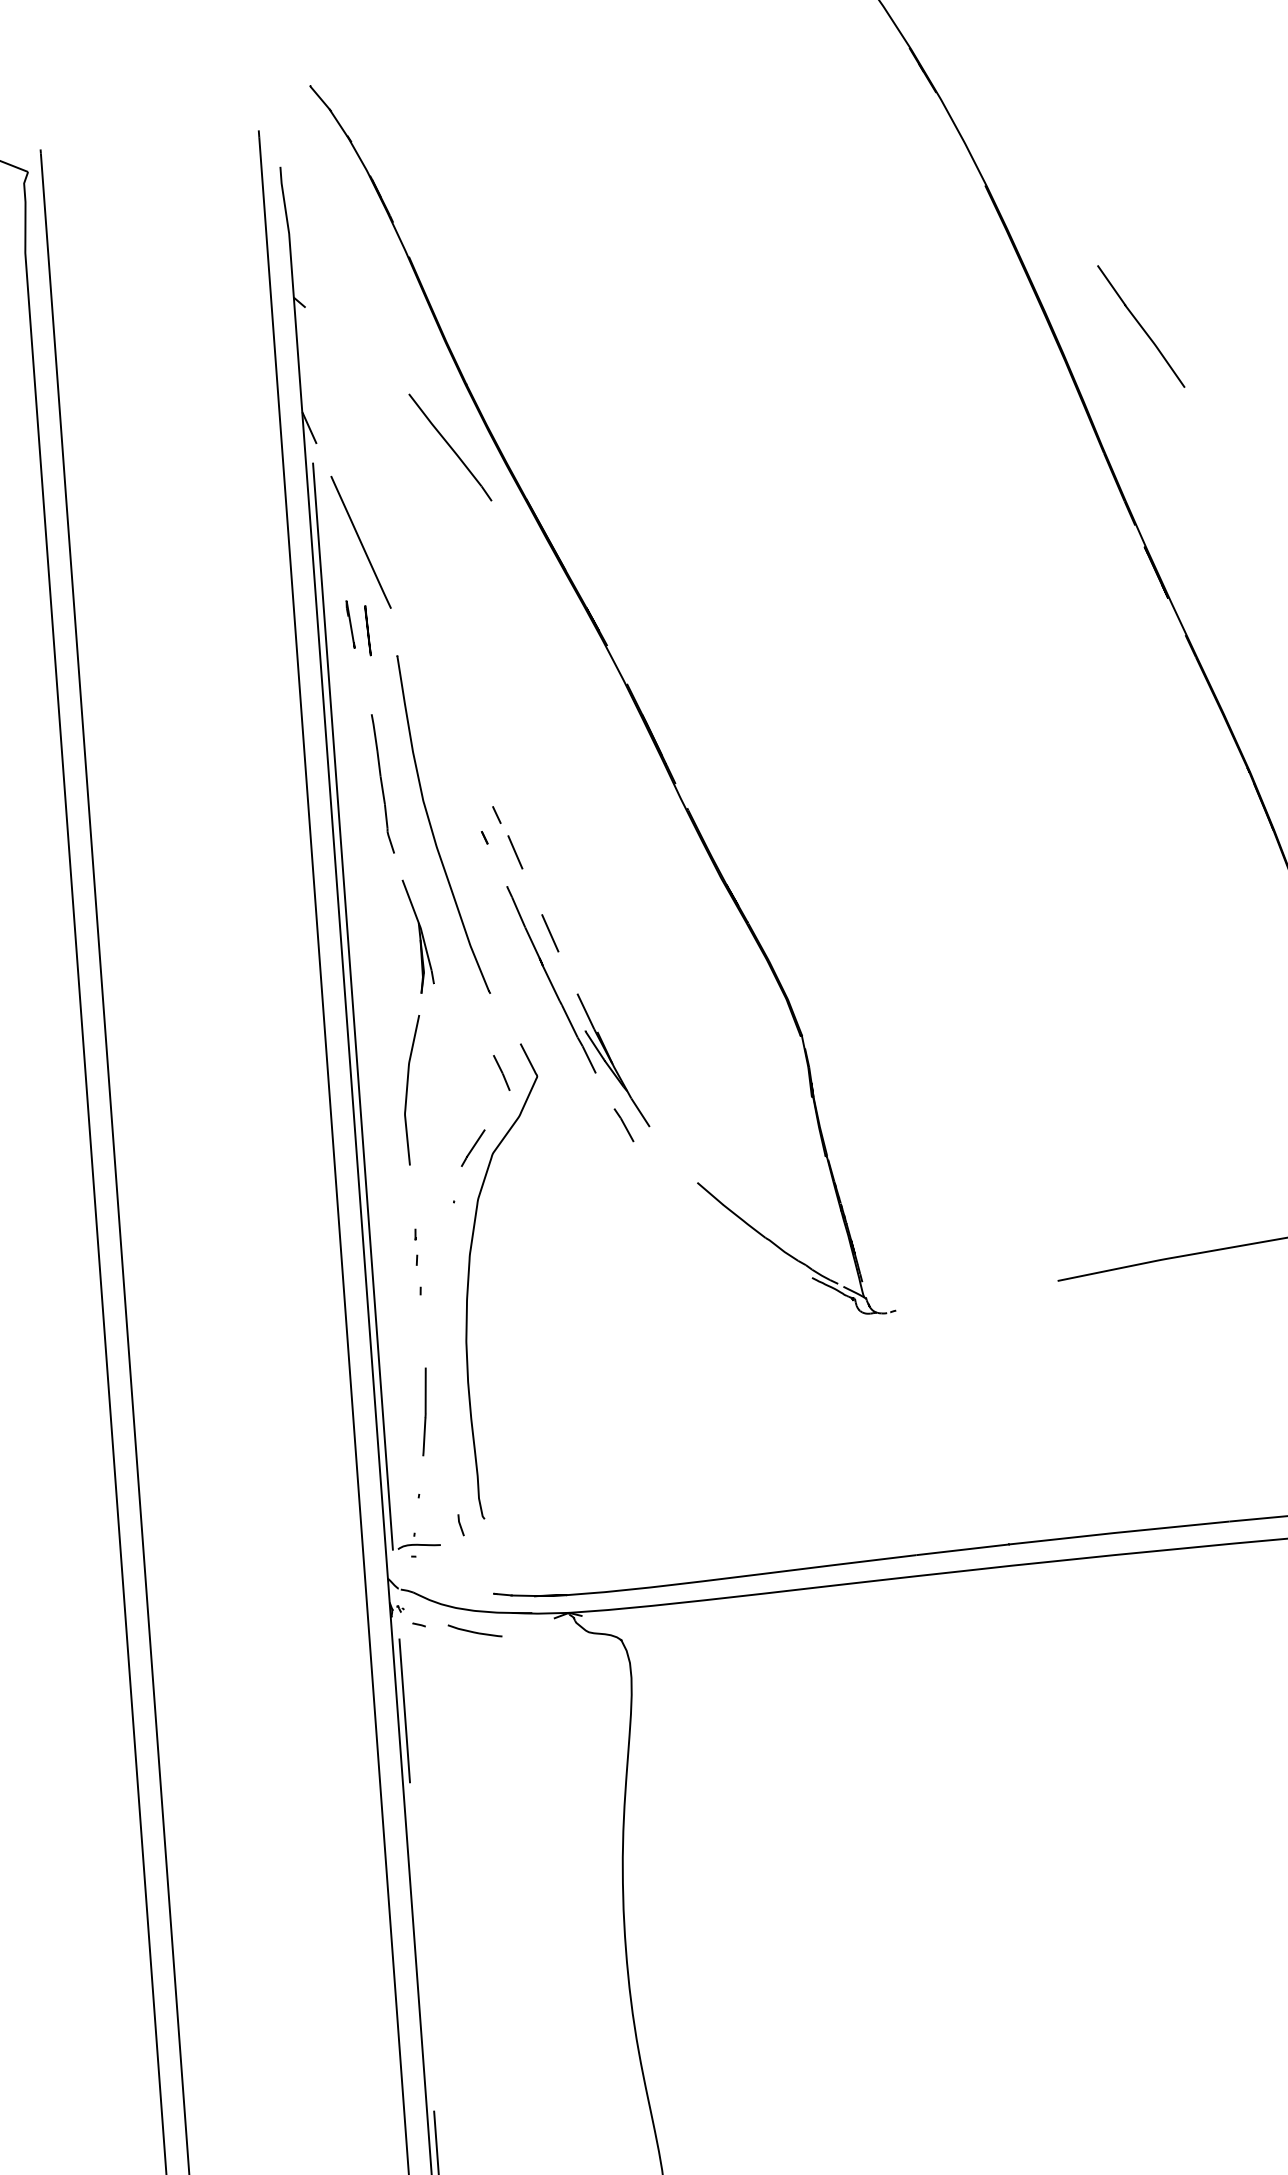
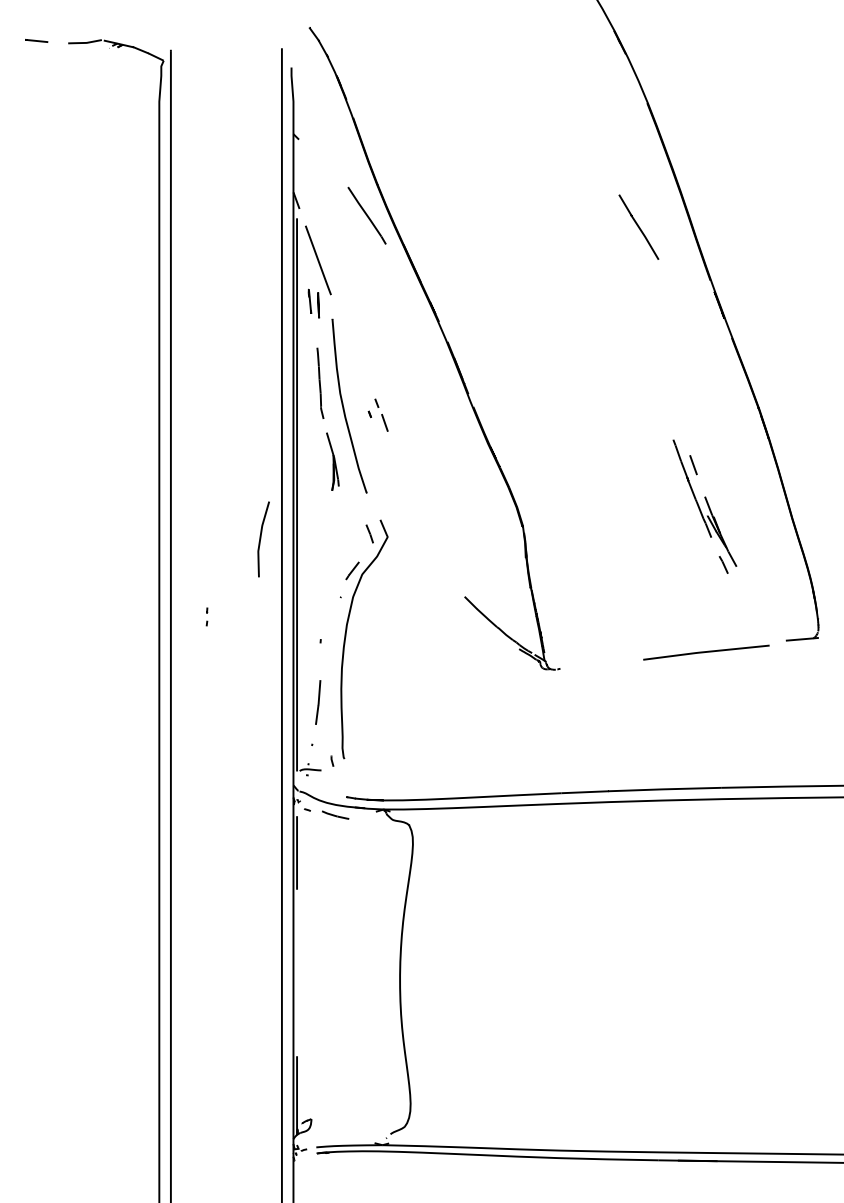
line: (1140, 325) -> (638, 226), moved
part: (577, 1013) -> (704, 506), moved
curve: (409, 1090) -> (261, 539), moved
part: (415, 1246) -> (206, 616), moved

